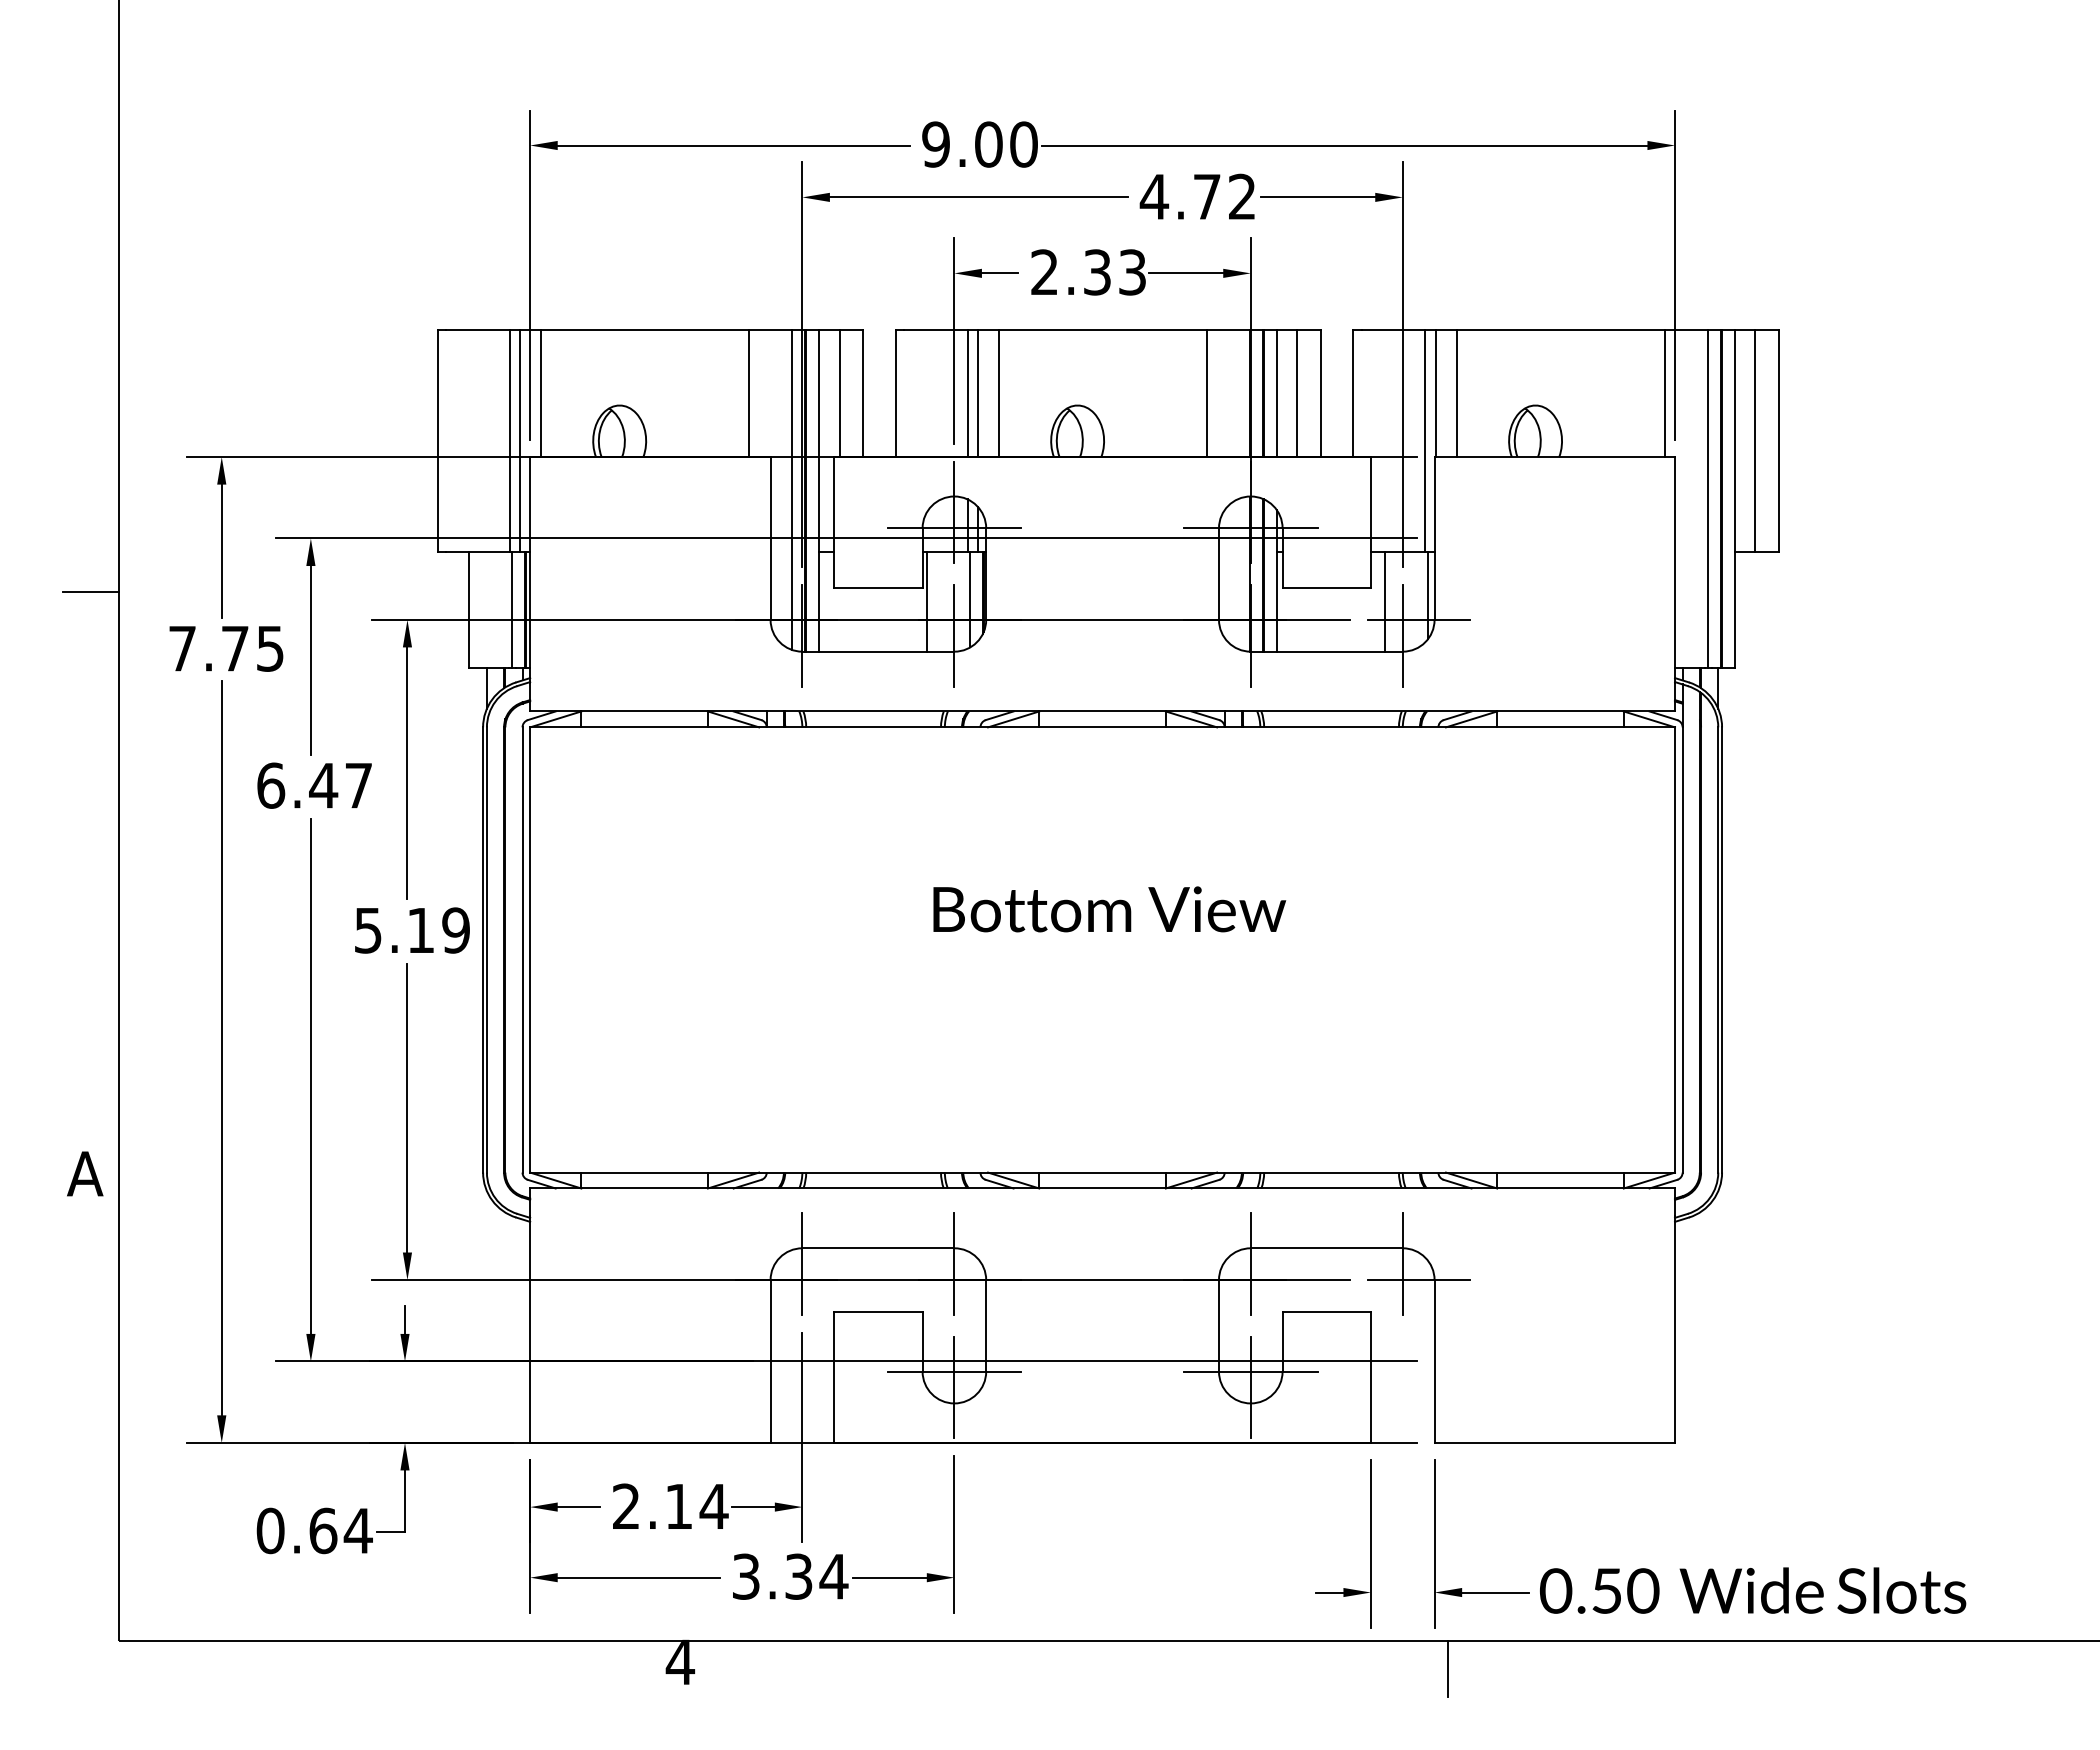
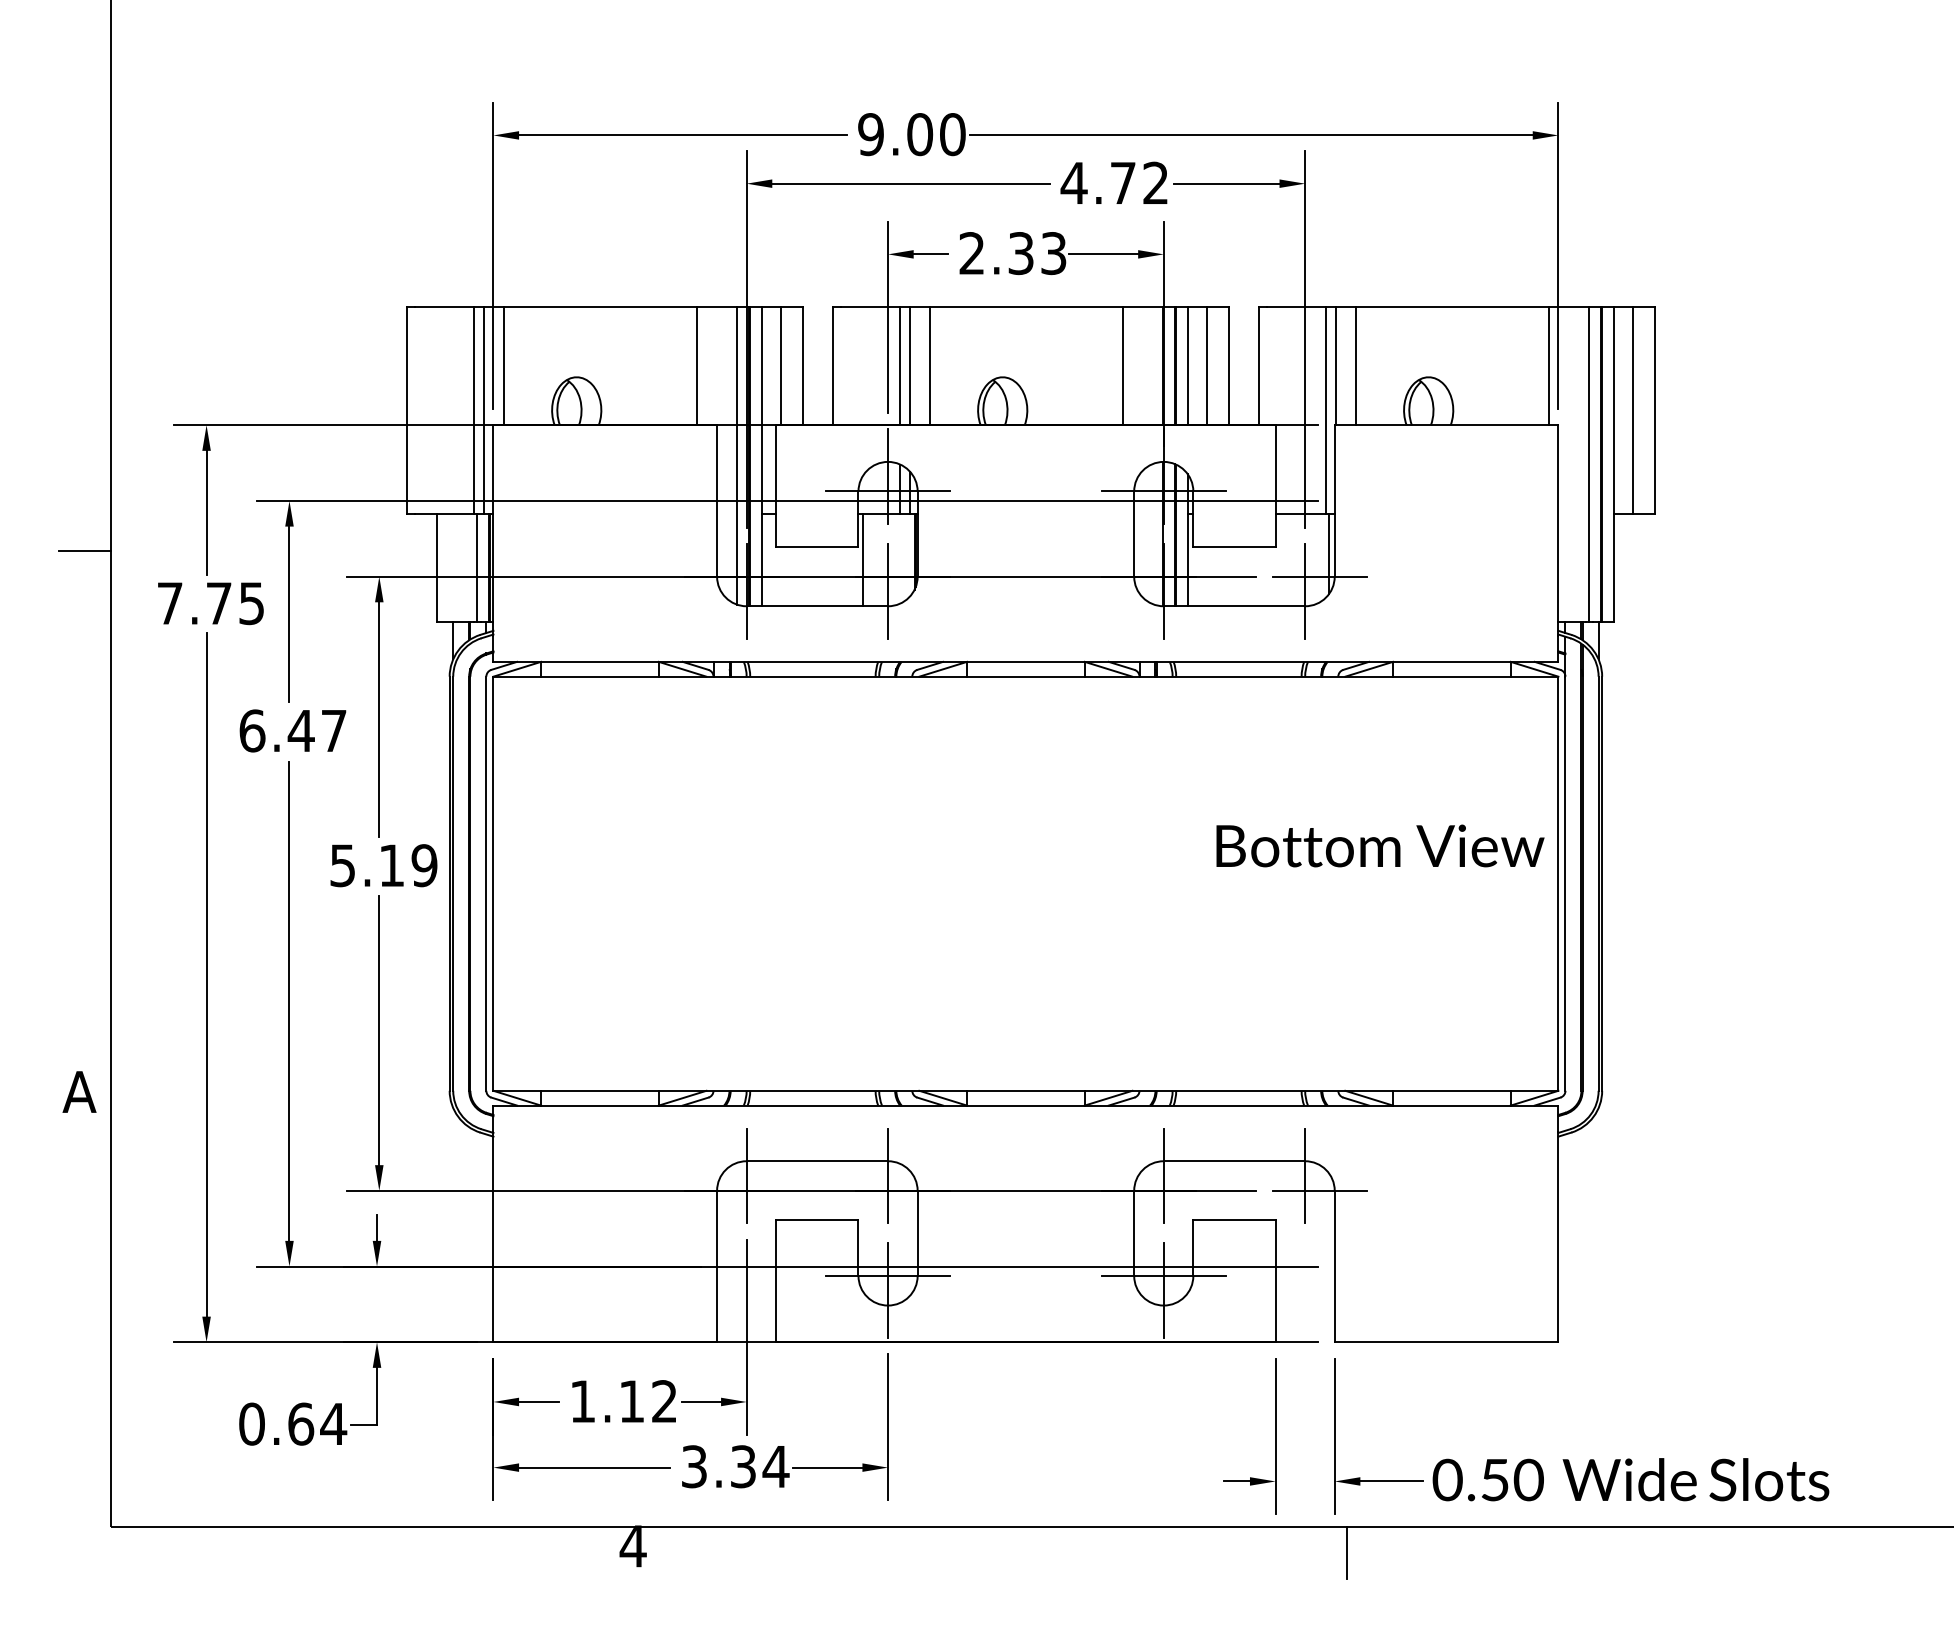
line: (970, 599) -> (903, 557), removed
line: (1385, 601) -> (1289, 559), removed
text: (1109, 909) -> (1380, 846), moved
text: (670, 1505) -> (623, 1400), 2.14 -> 1.12

